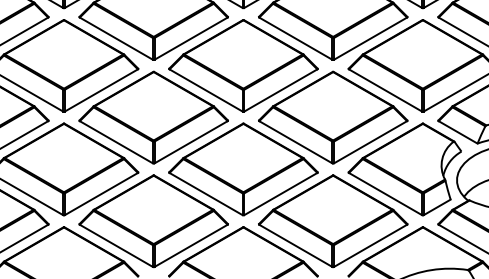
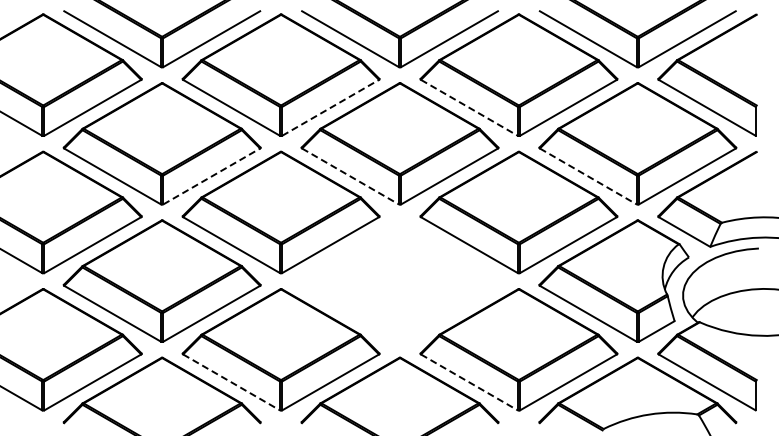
line: (191, 38) -> (330, 107), solid -> dashed
line: (295, 38) -> (469, 107), solid -> dashed
line: (101, 90) -> (211, 176), solid -> dashed
line: (206, 90) -> (350, 176), solid -> dashed
line: (385, 90) -> (588, 176), solid -> dashed
part: (243, 168) -> (399, 280), removed
line: (116, 245) -> (231, 382), solid -> dashed
line: (295, 245) -> (469, 382), solid -> dashed

